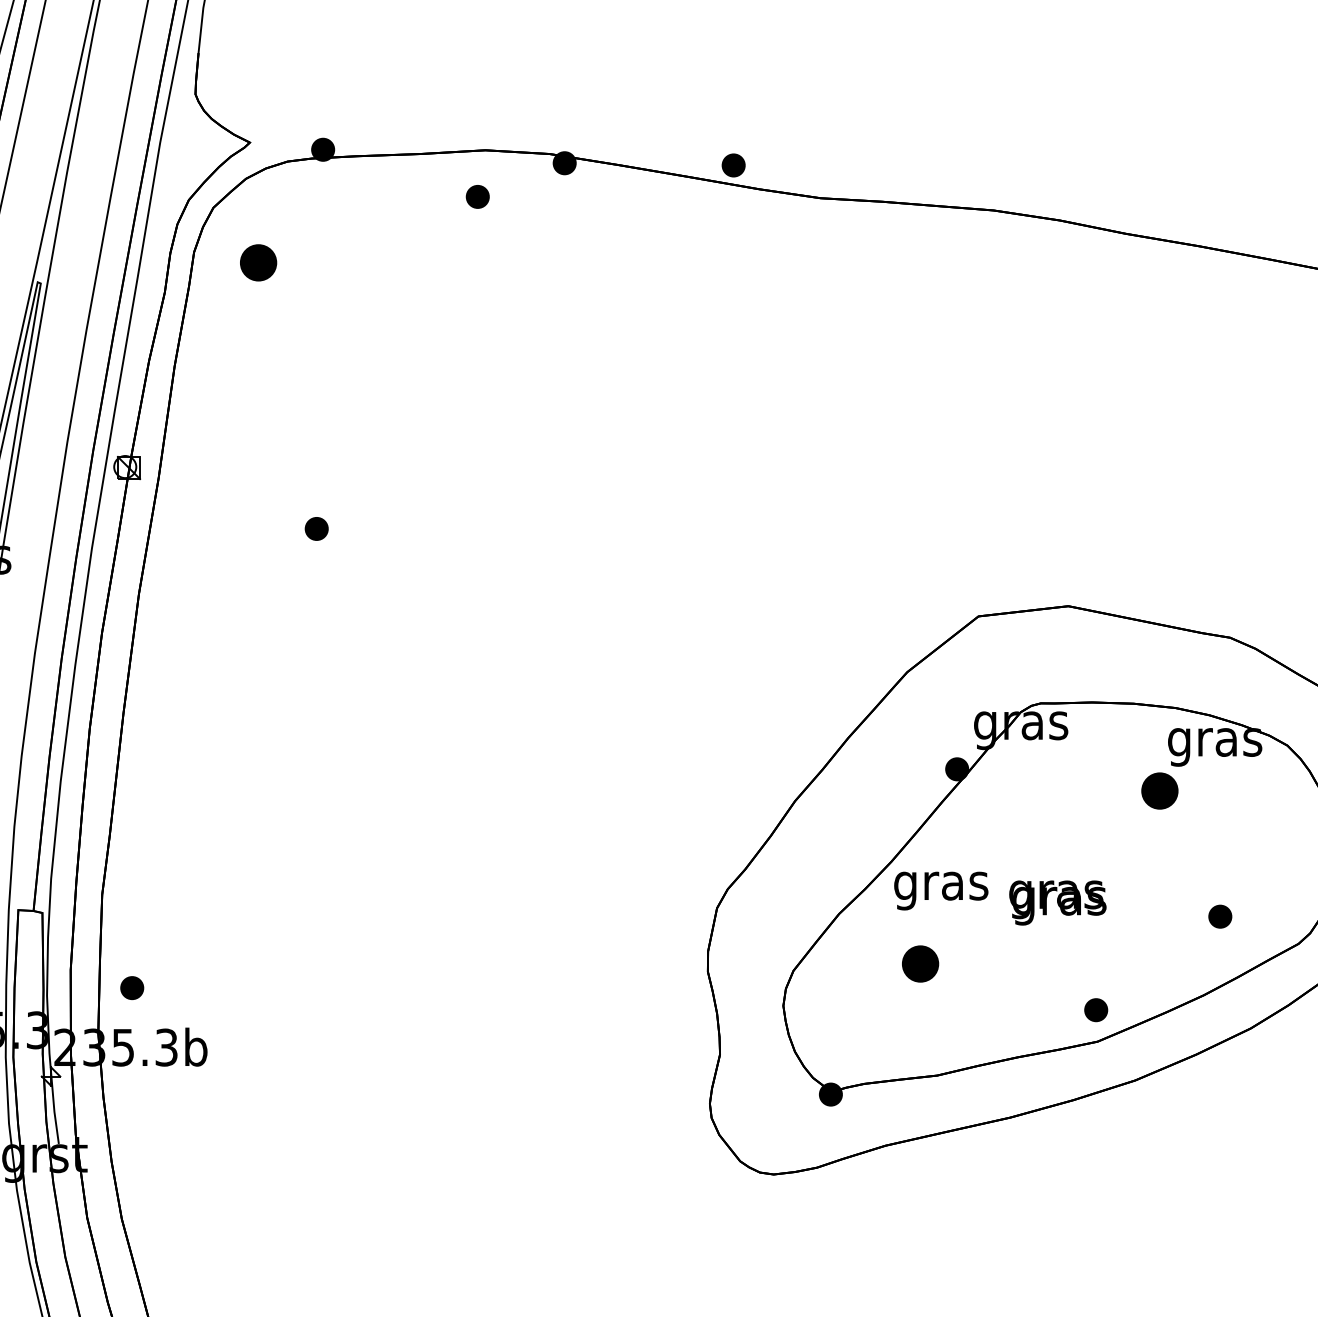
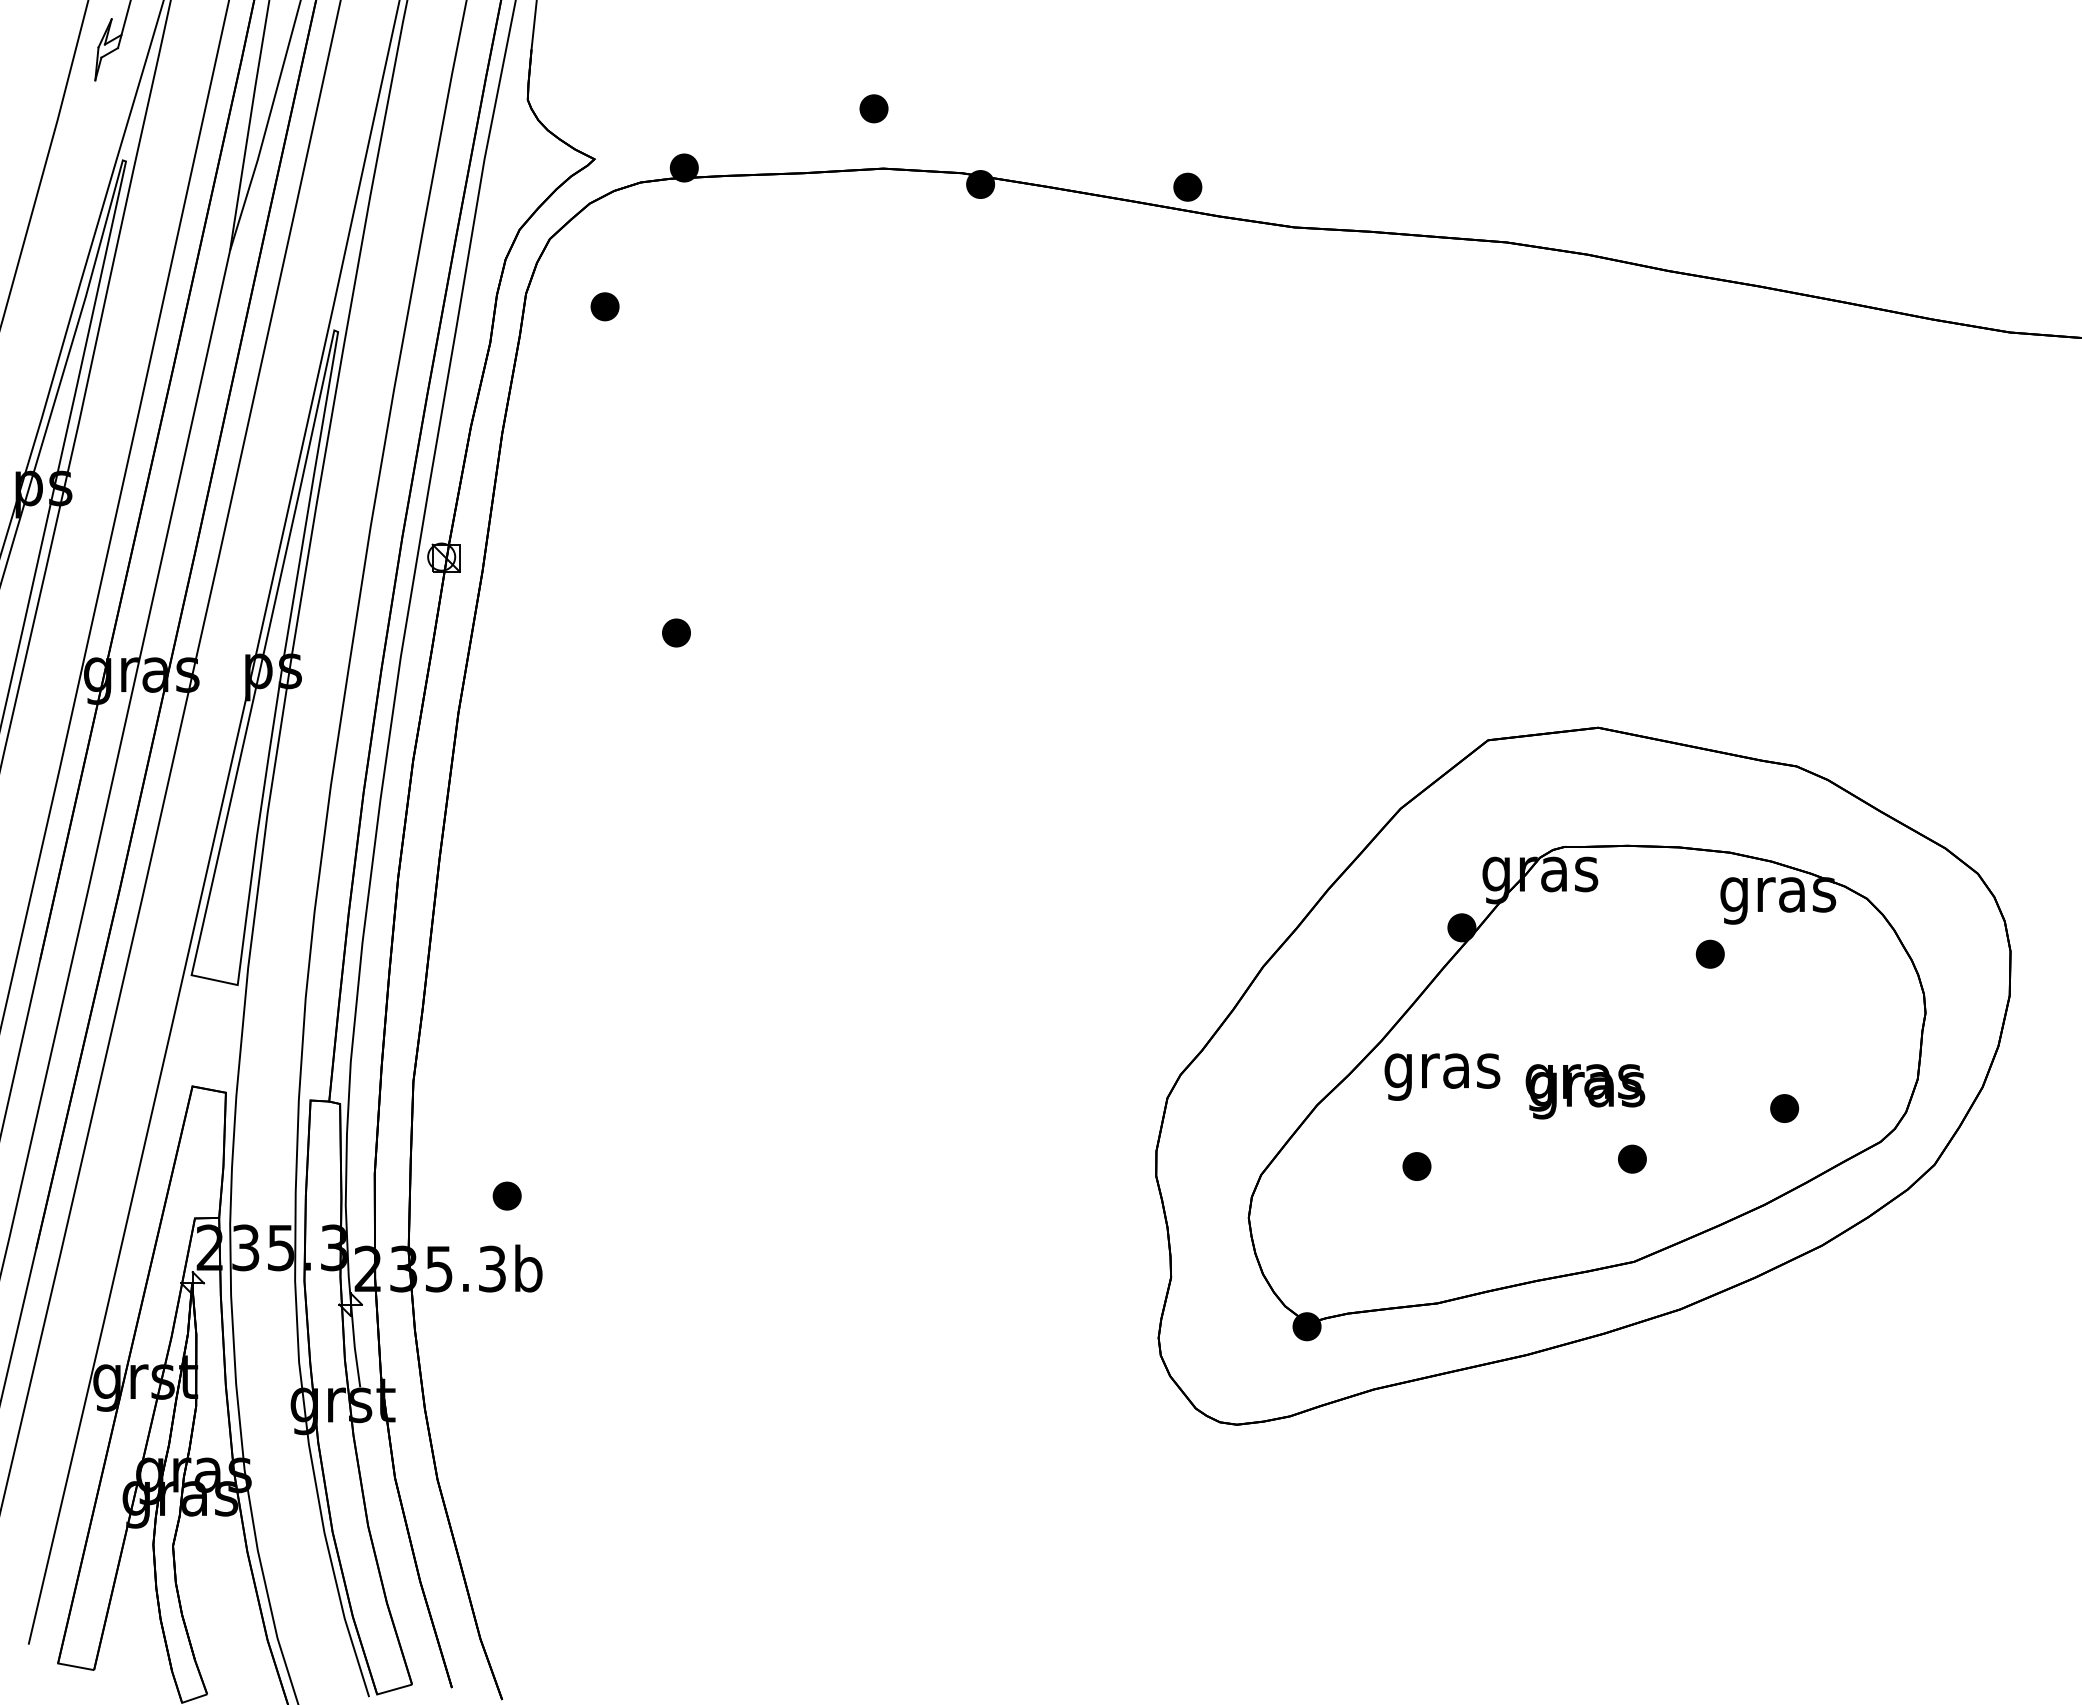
part: (477, 196) -> (873, 108), moved
part: (258, 262) -> (604, 306), size x0.62
part: (1159, 790) -> (1709, 953), size x0.62
part: (920, 963) -> (1416, 1166), size x0.62
part: (131, 987) -> (506, 1195), moved
part: (1096, 1009) -> (1632, 1158), moved

